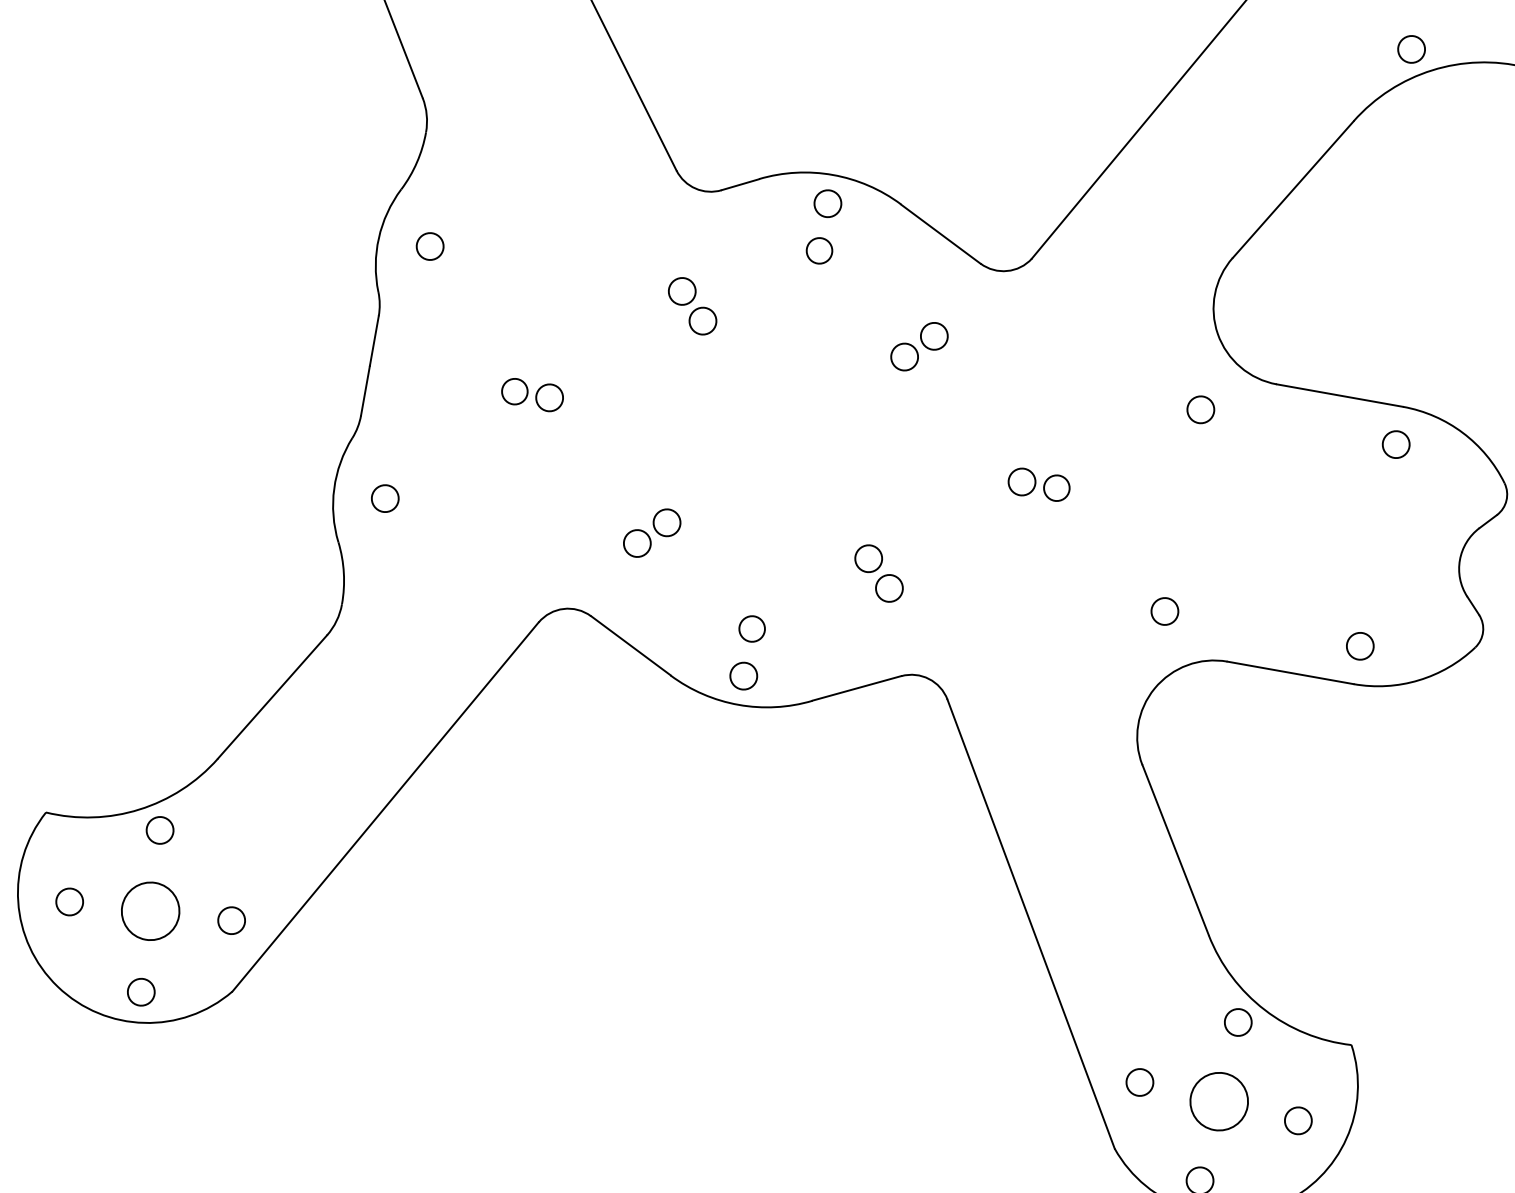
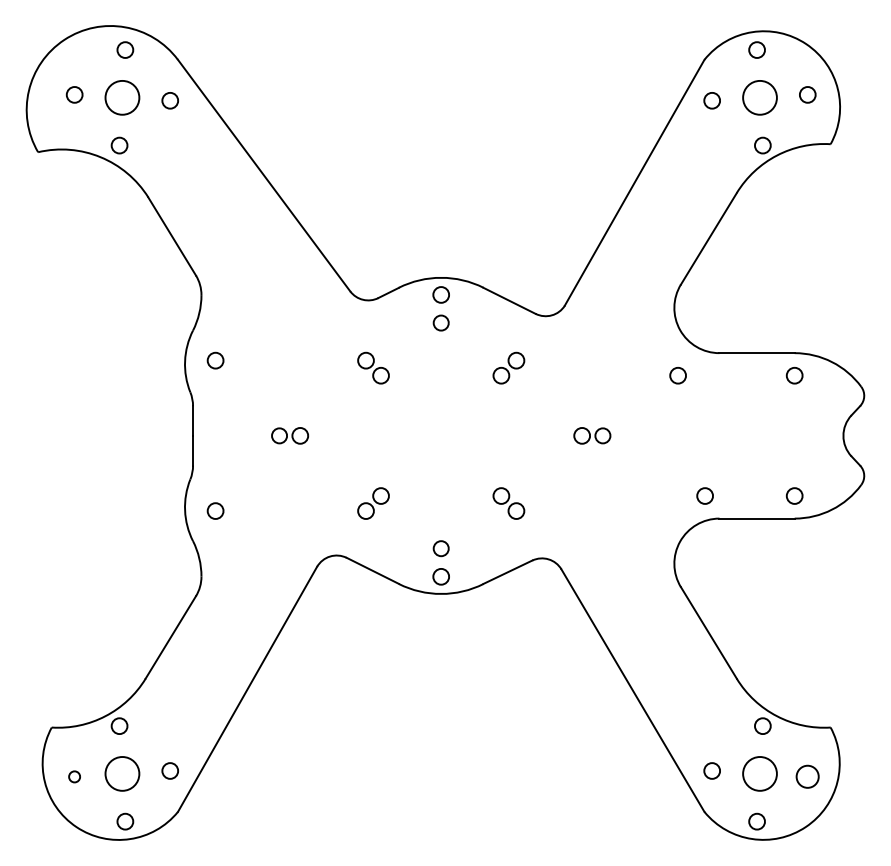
circle: (1164, 610) -> (704, 495), moved
circle: (69, 901) -> (74, 776), size x0.7
circle: (1298, 1120) -> (807, 776), size x1.4

